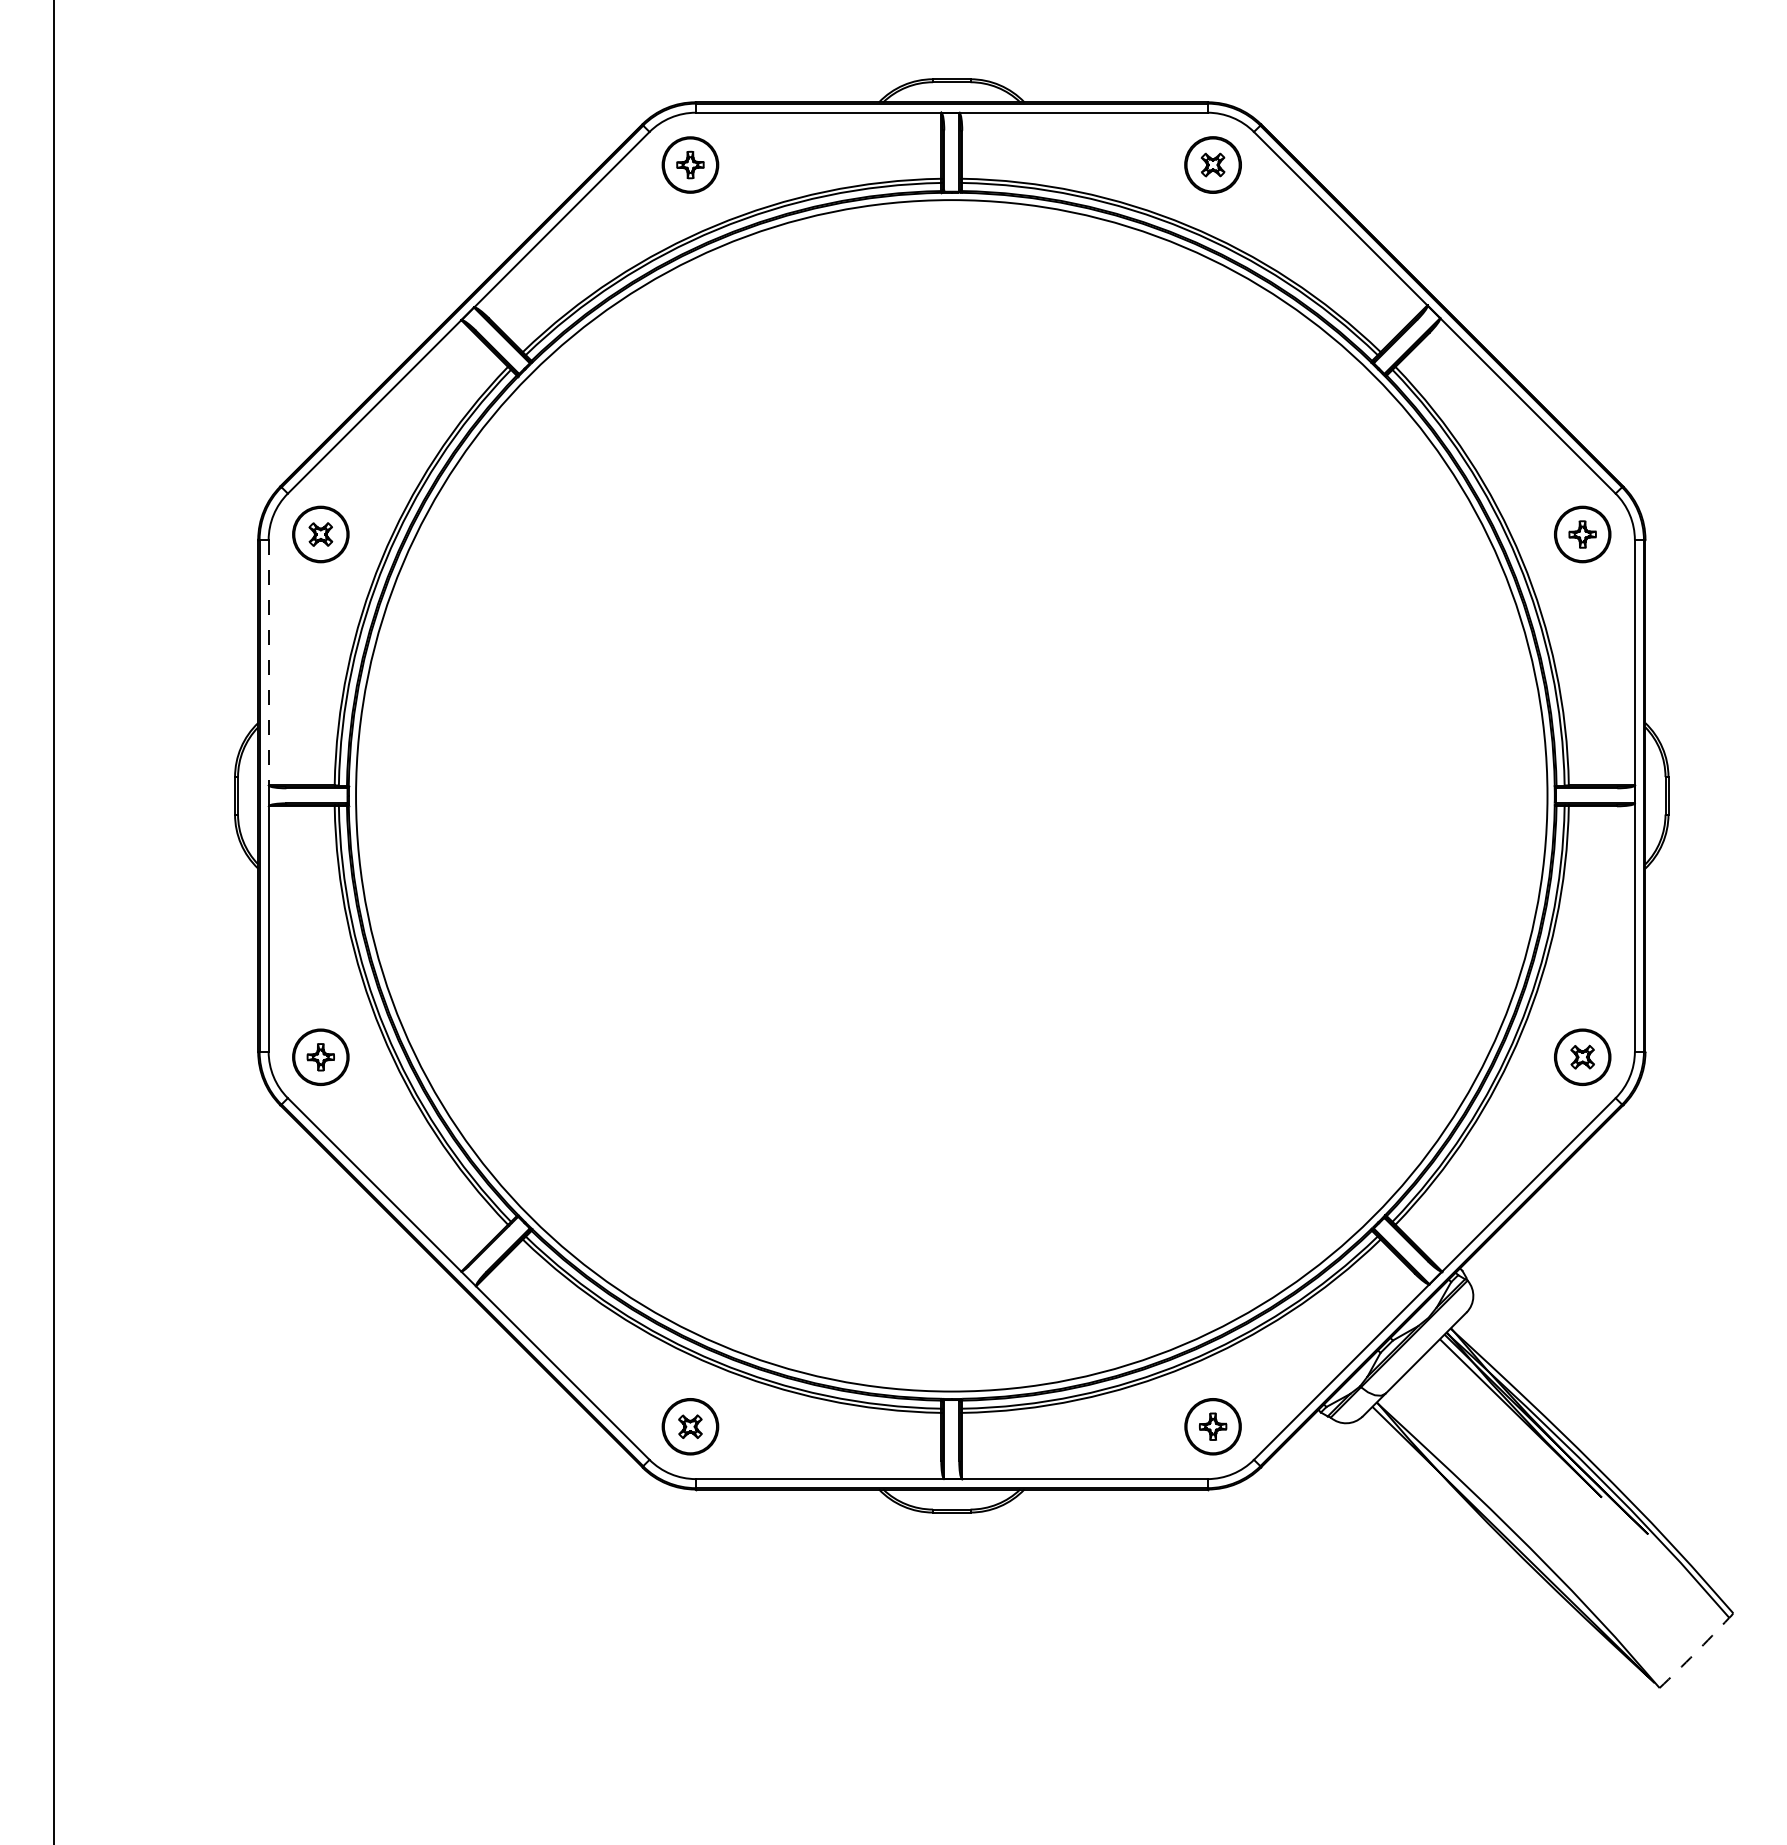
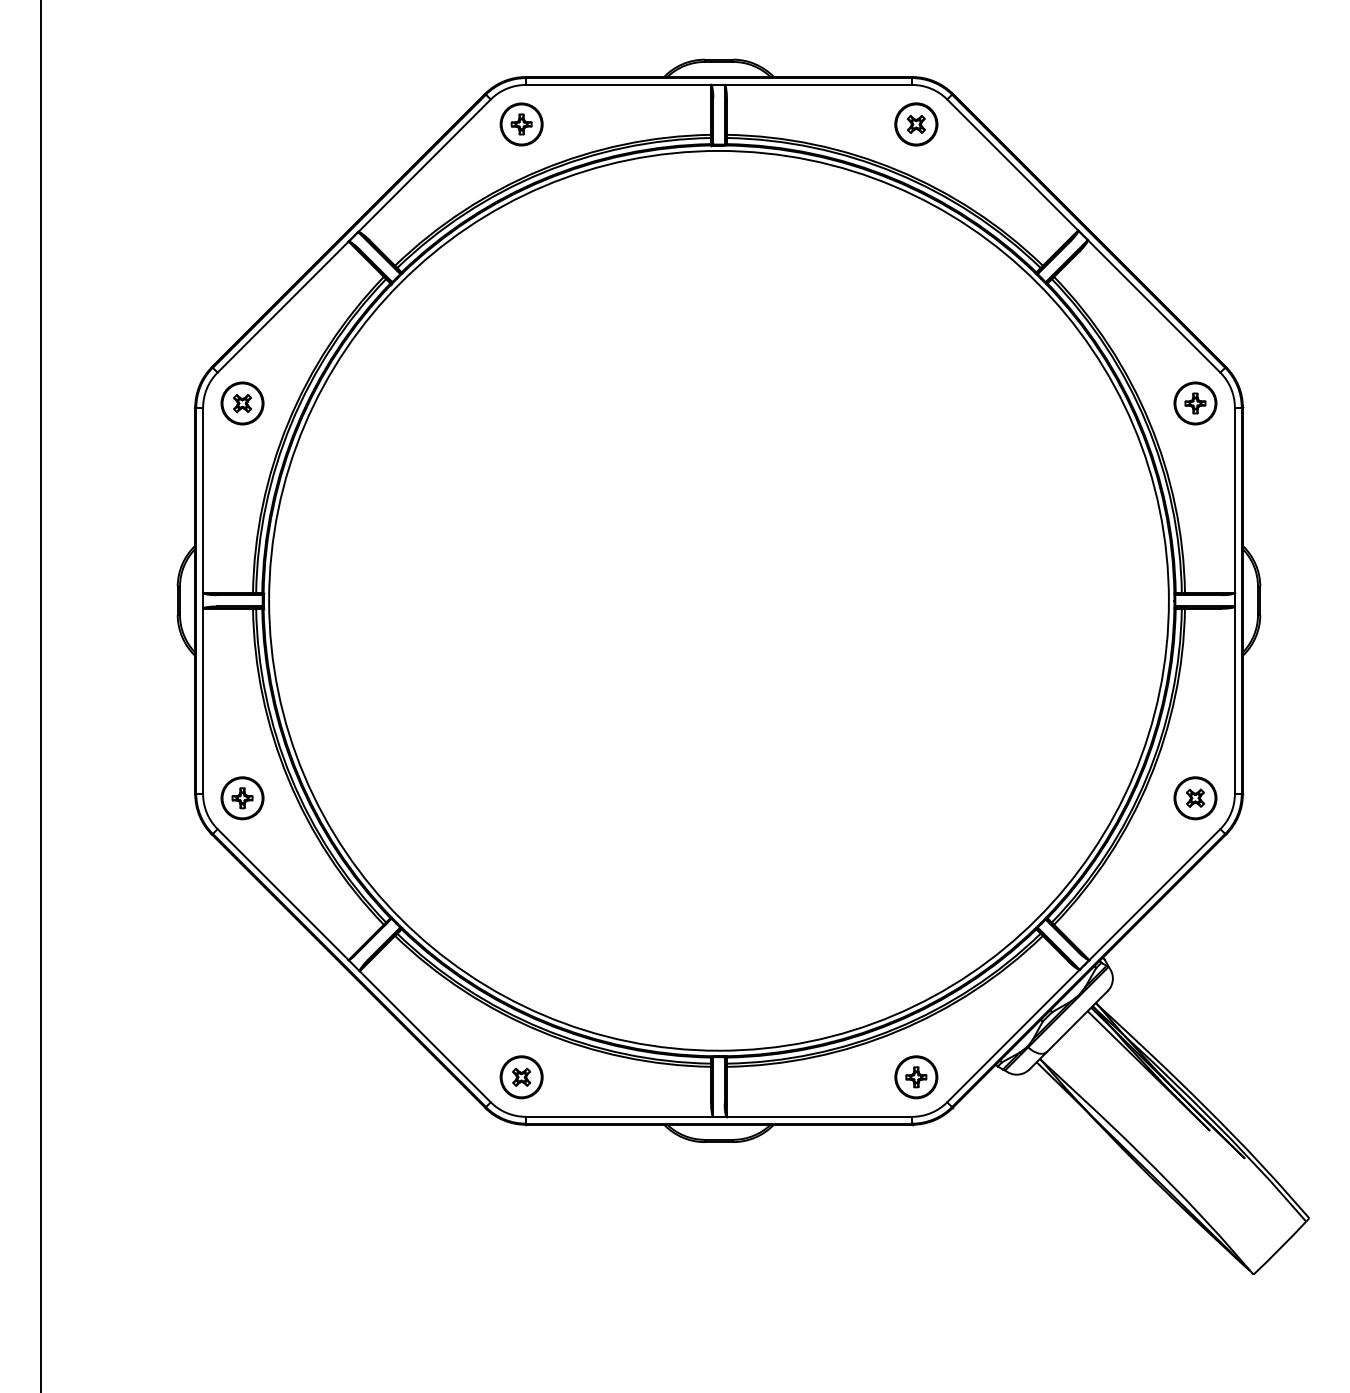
line: (268, 663) -> (202, 500), dashed -> solid
arc: (1694, 1653) -> (1279, 1248), dashed -> solid

